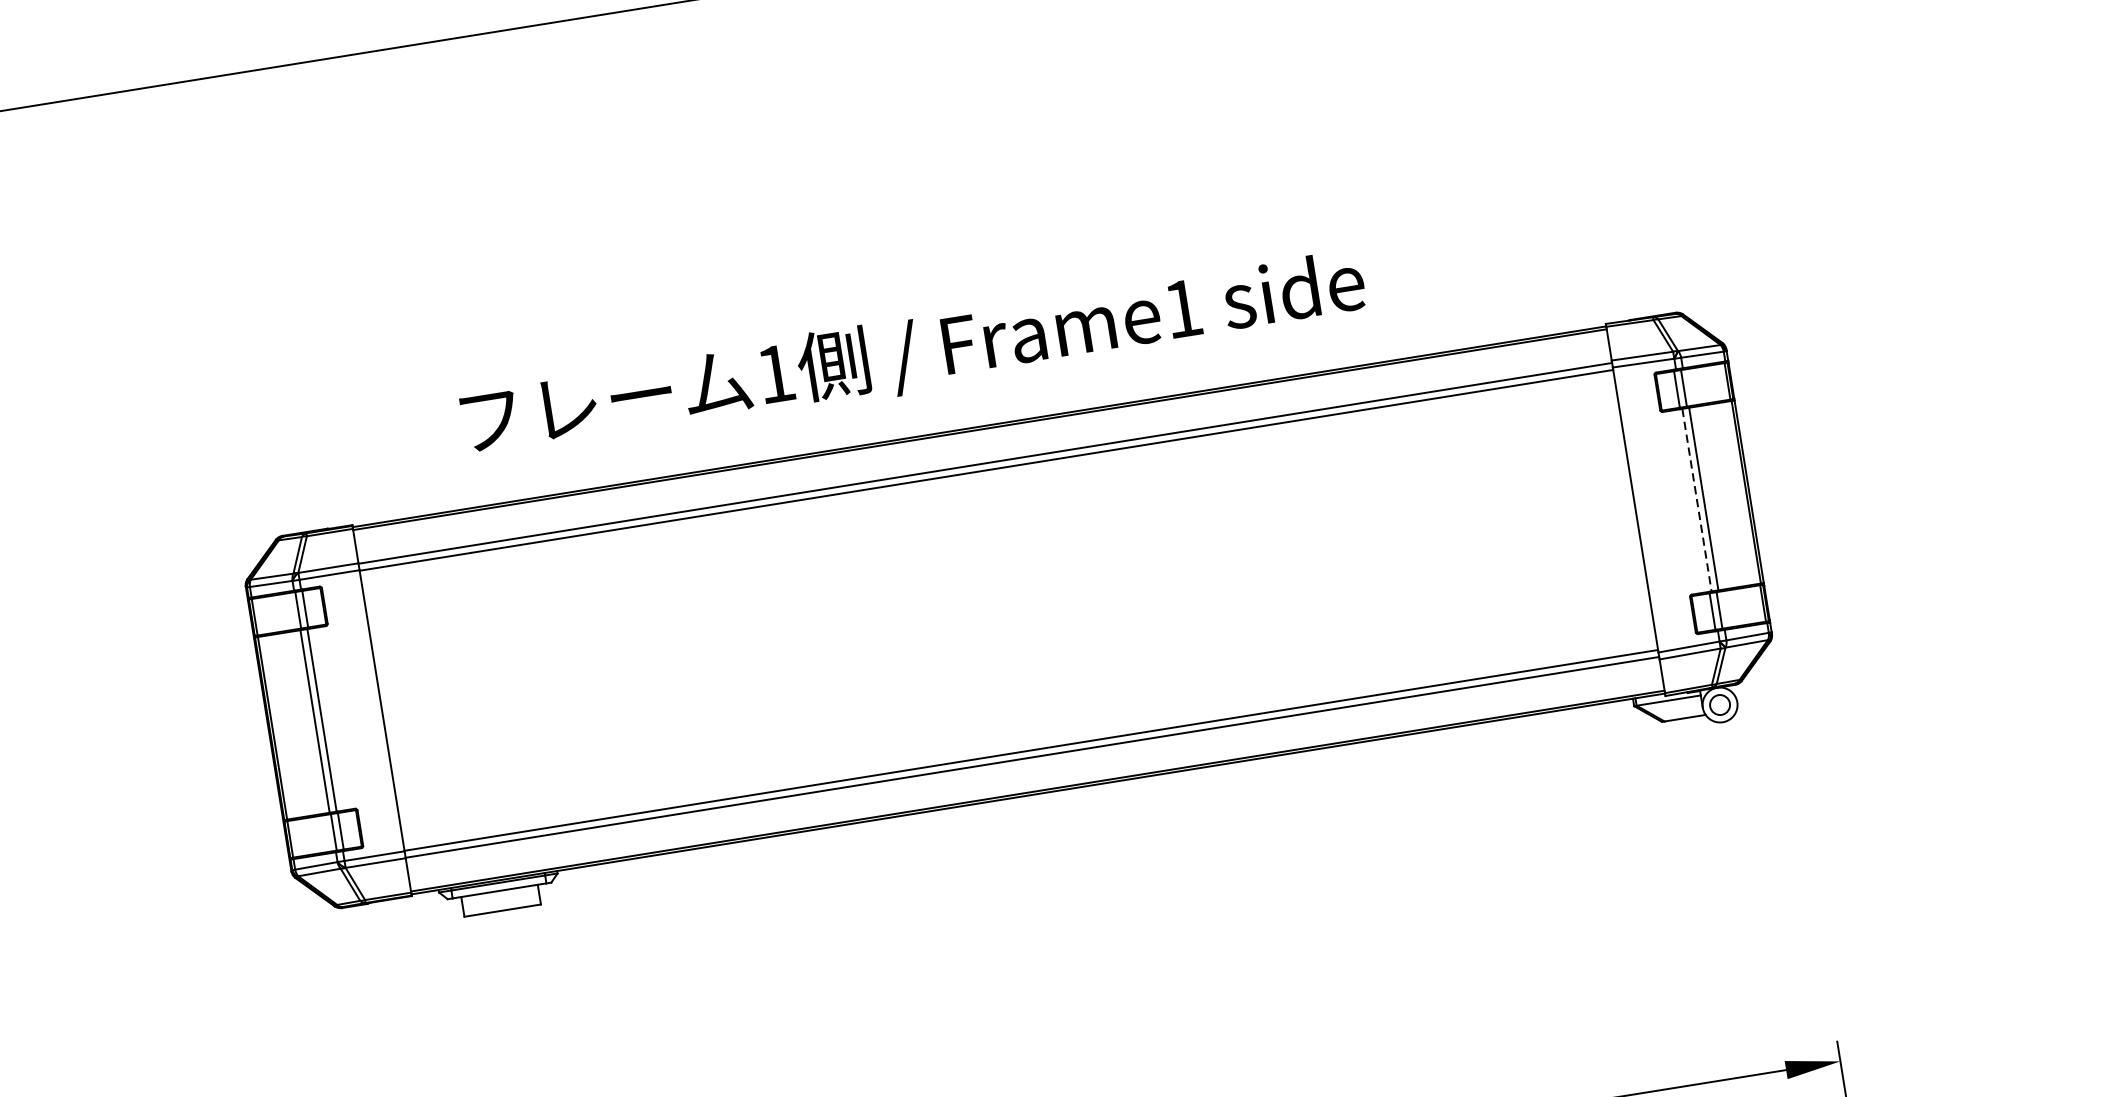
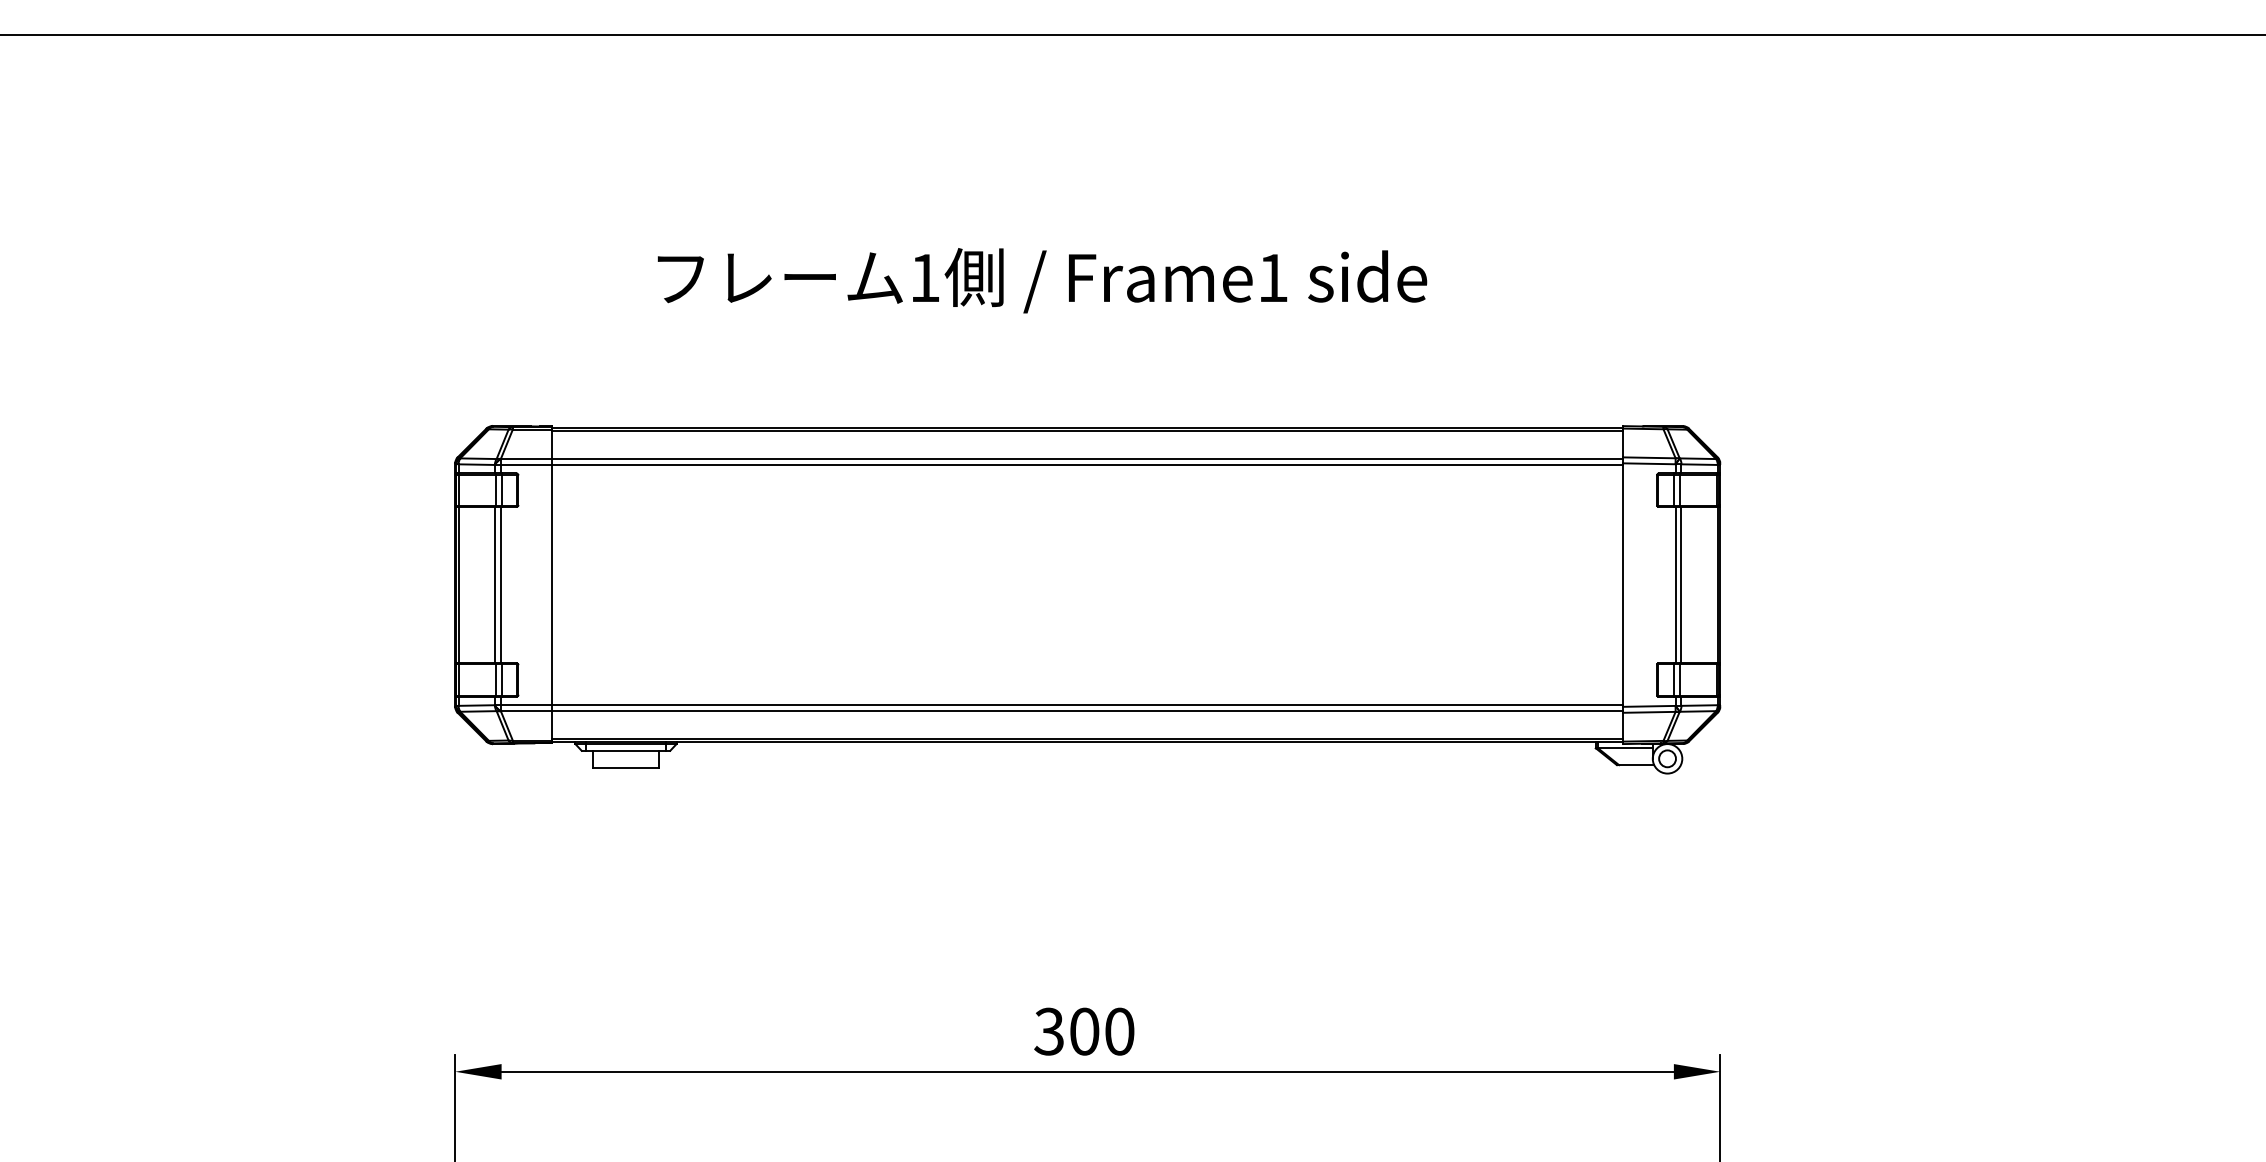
text: (913, 354) -> (1042, 280), moved
line: (1696, 500) -> (1675, 585), dashed -> solid

